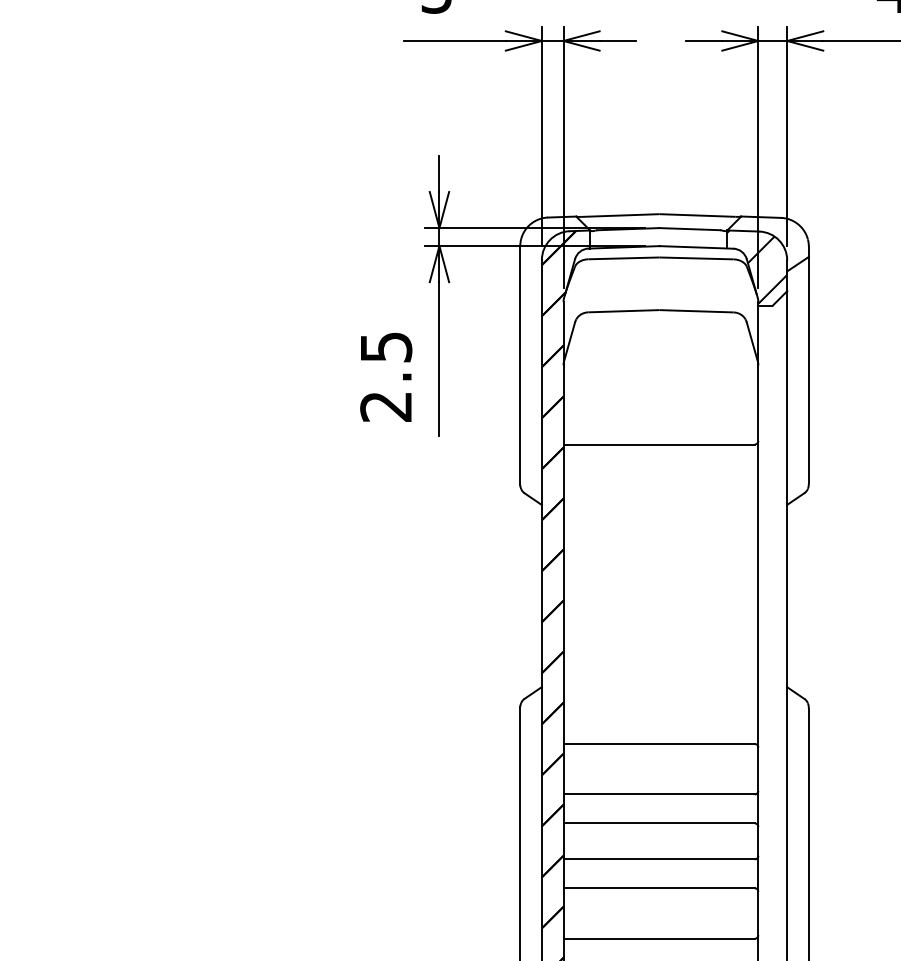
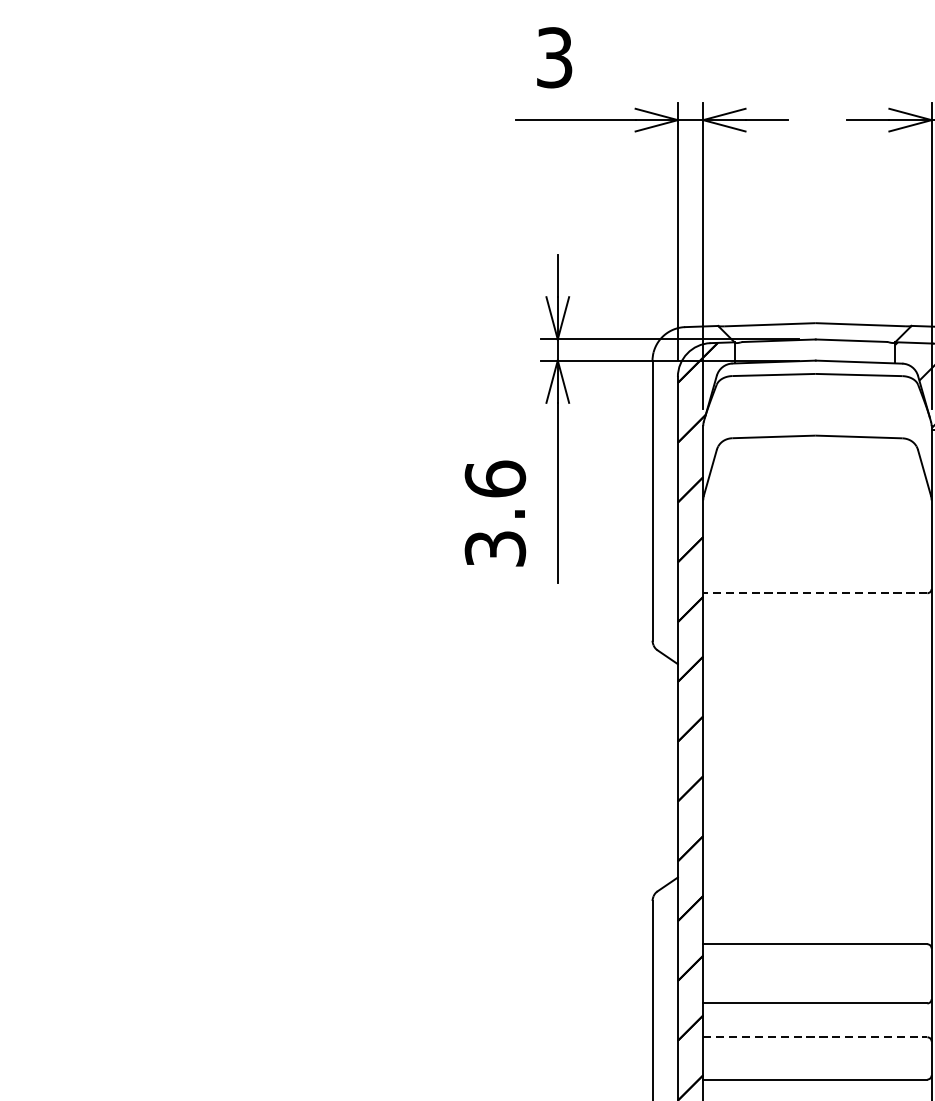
text: (386, 376) -> (495, 513), 2.5 -> 3.6
line: (659, 444) -> (815, 593), solid -> dashed
line: (659, 823) -> (815, 1037), solid -> dashed

